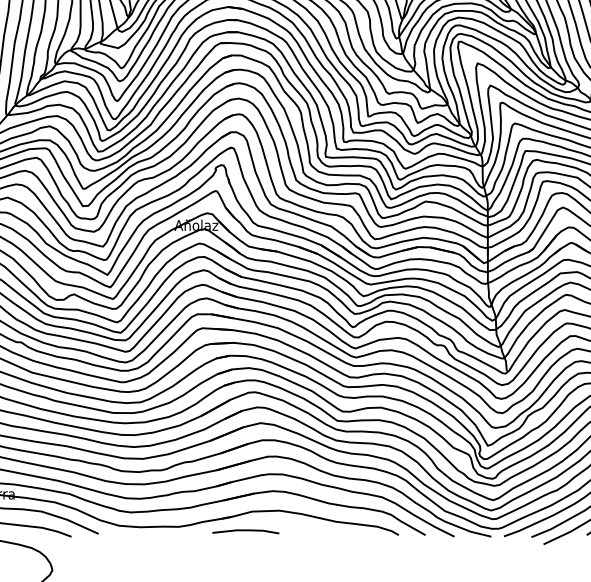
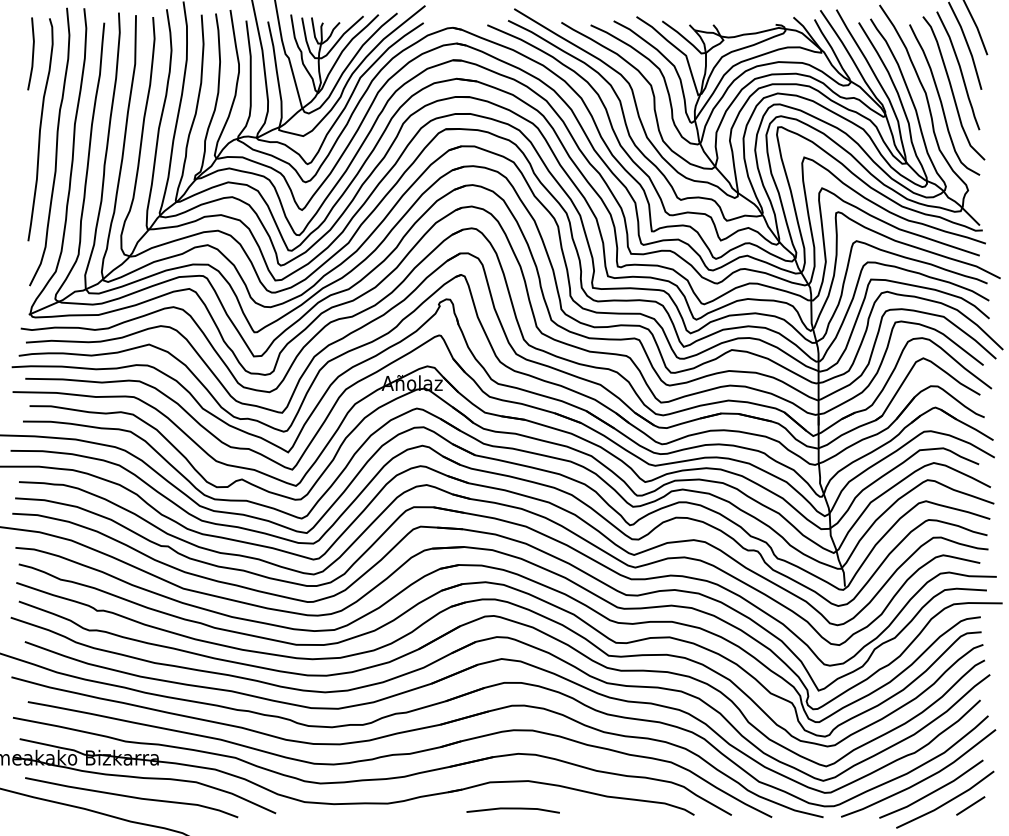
line: (245, 531) -> (512, 809), moved

